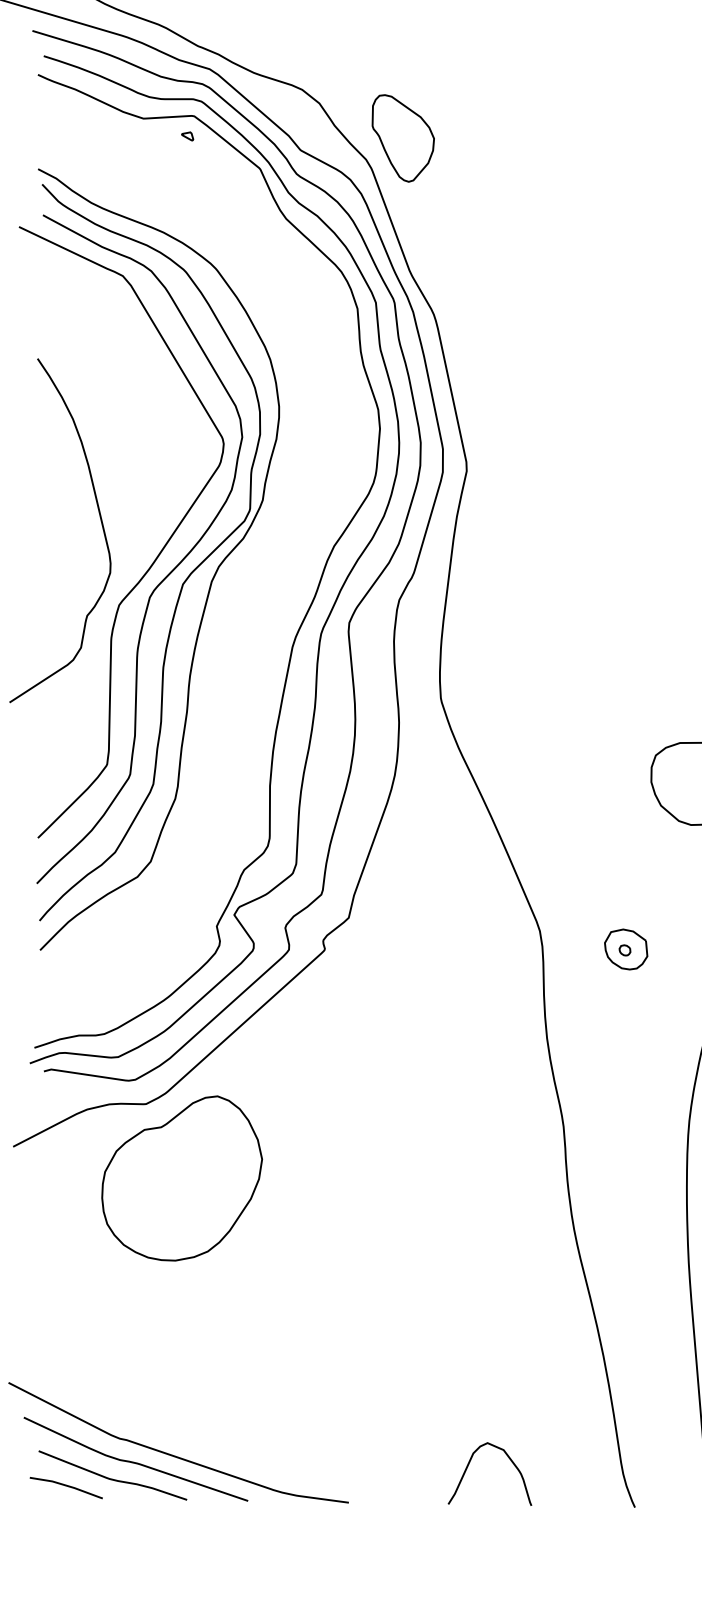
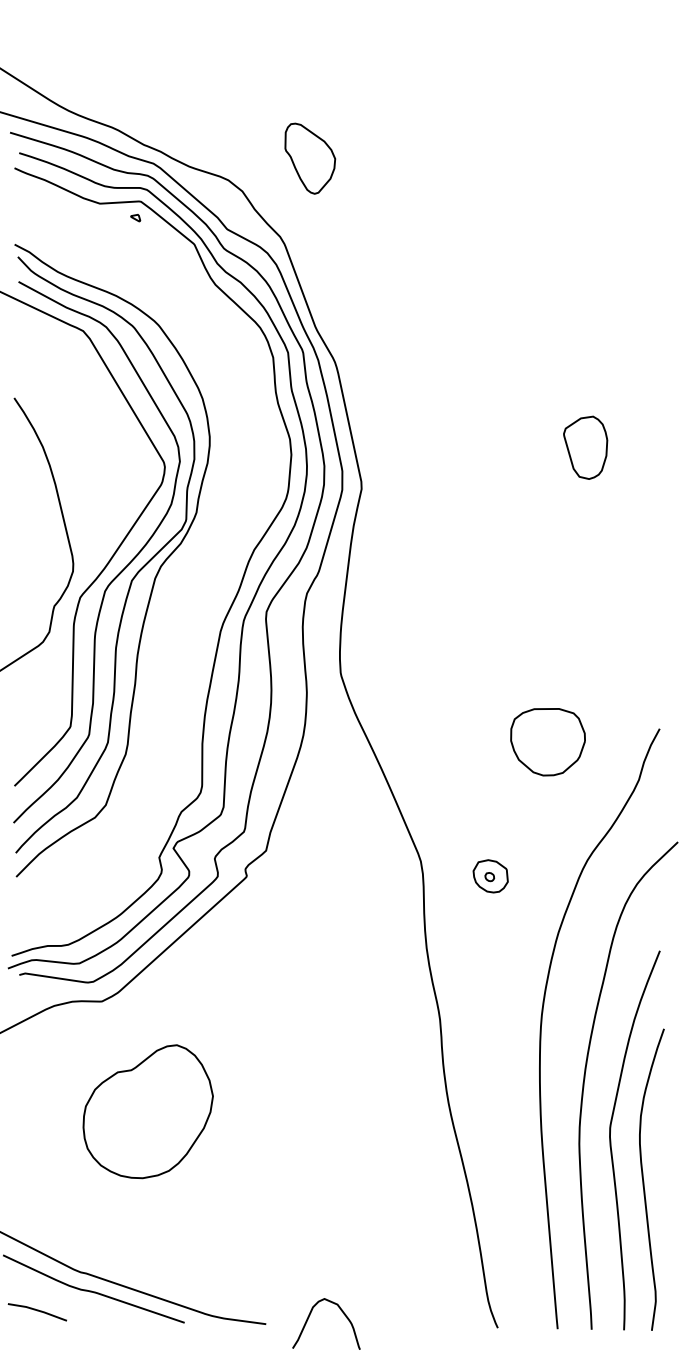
part: (403, 138) -> (310, 158), moved
part: (181, 1178) -> (147, 1111), moved
curve: (470, 1463) -> (310, 1315), moved
curve: (113, 1478) -> (75, 1304), removed

